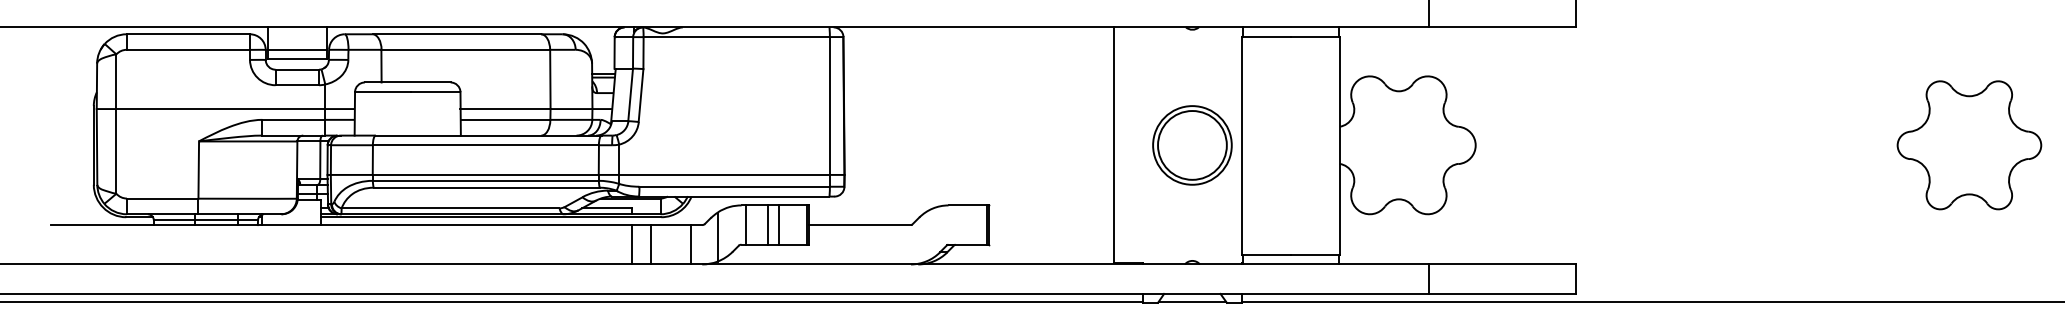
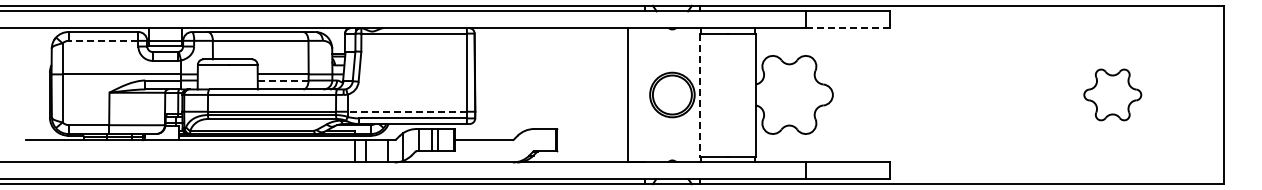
line: (1501, 28) -> (847, 28), solid -> dashed
line: (188, 49) -> (103, 40), solid -> dashed
line: (506, 119) -> (283, 80), solid -> dashed
part: (1969, 144) -> (1112, 94), size x0.7
line: (1242, 146) -> (700, 95), solid -> dashed
line: (724, 174) -> (407, 111), solid -> dashed

